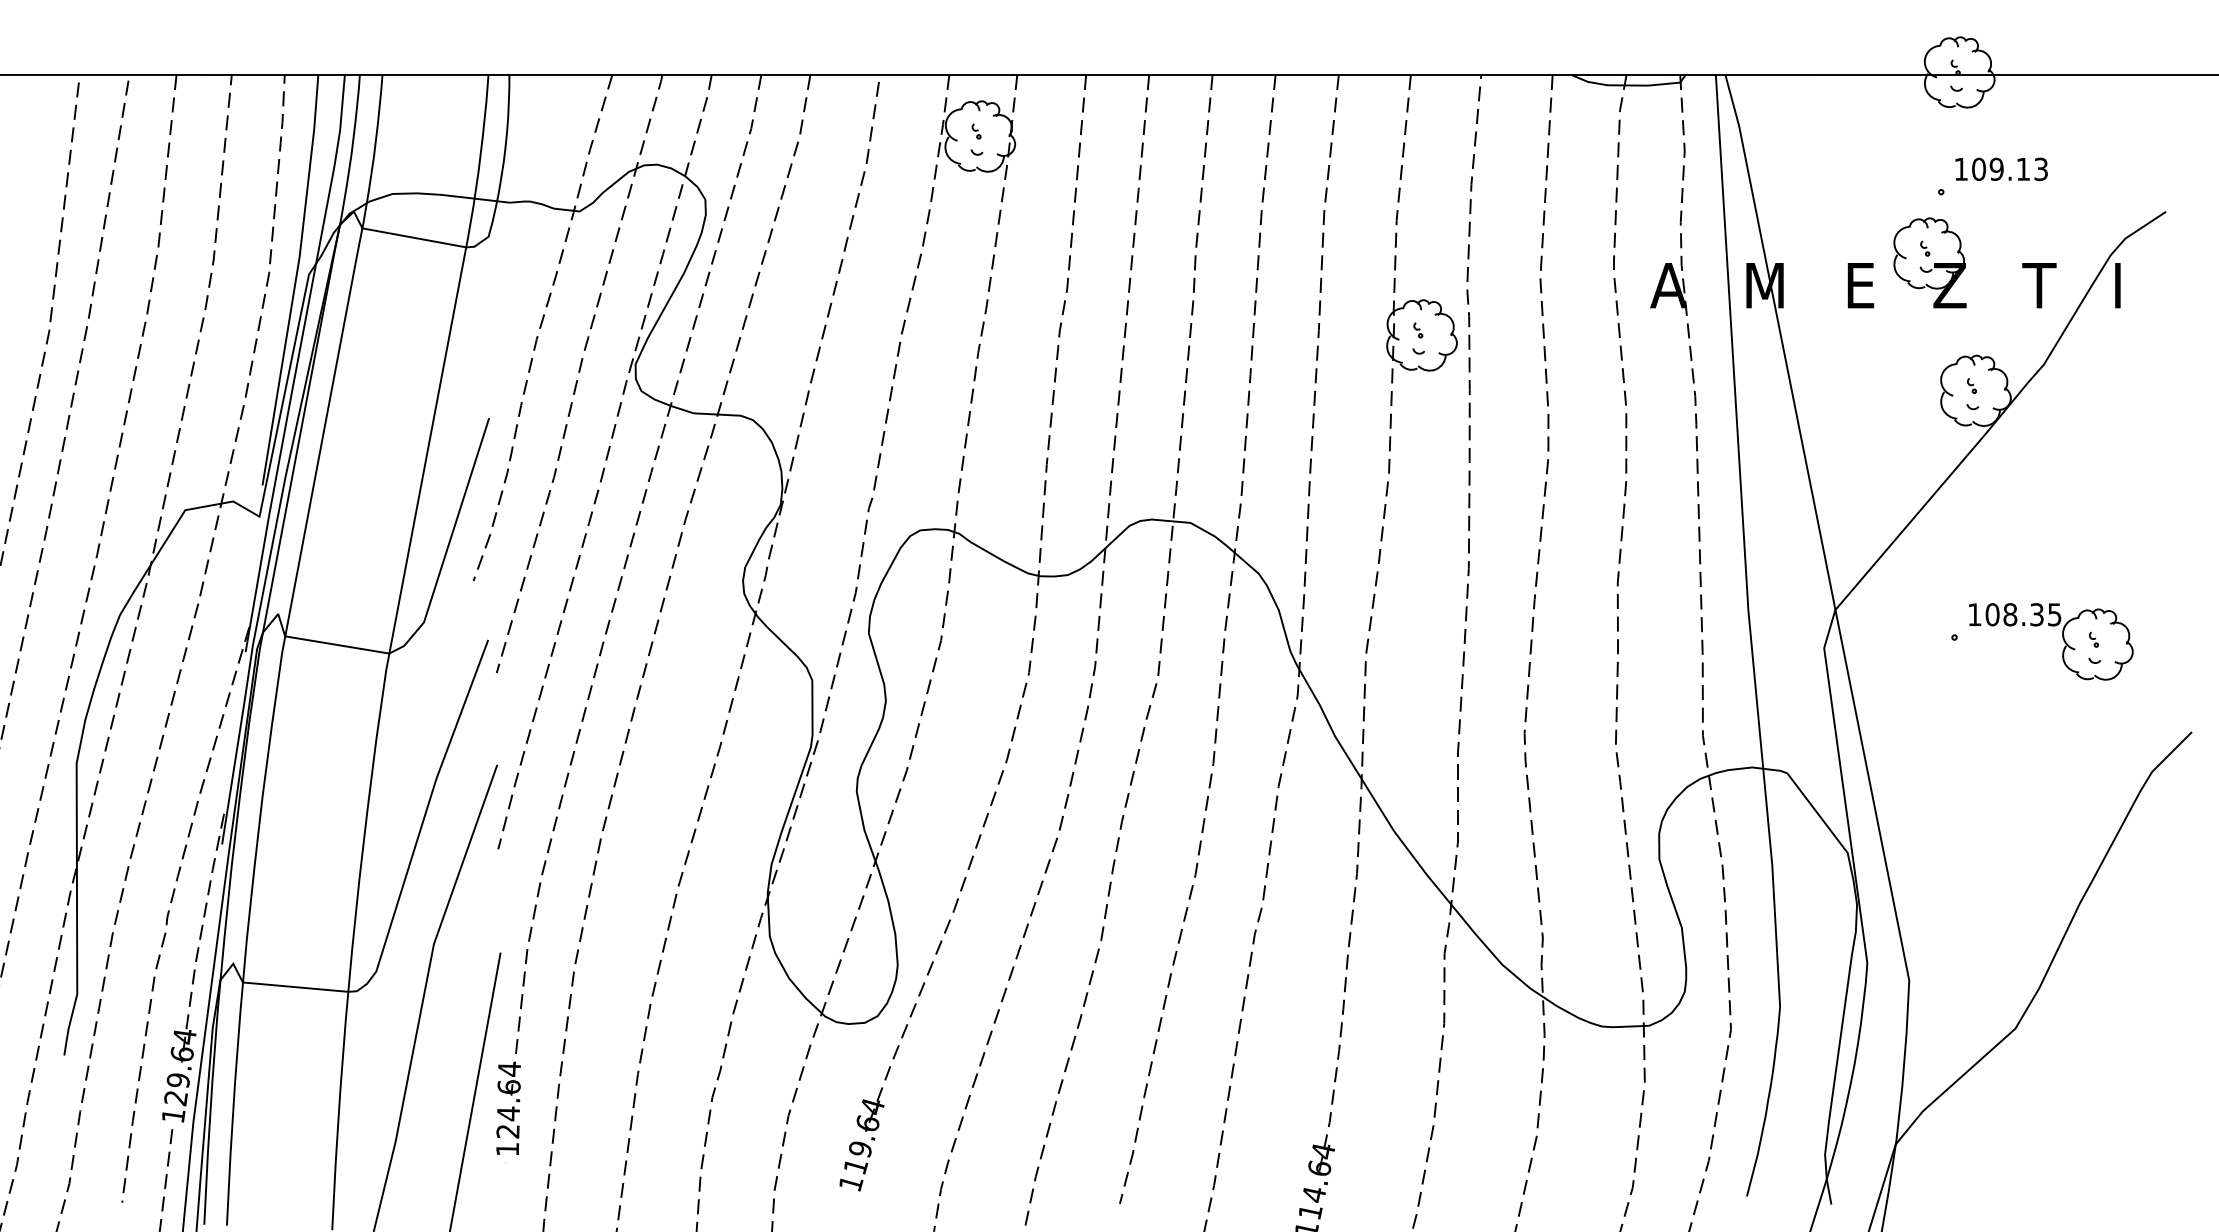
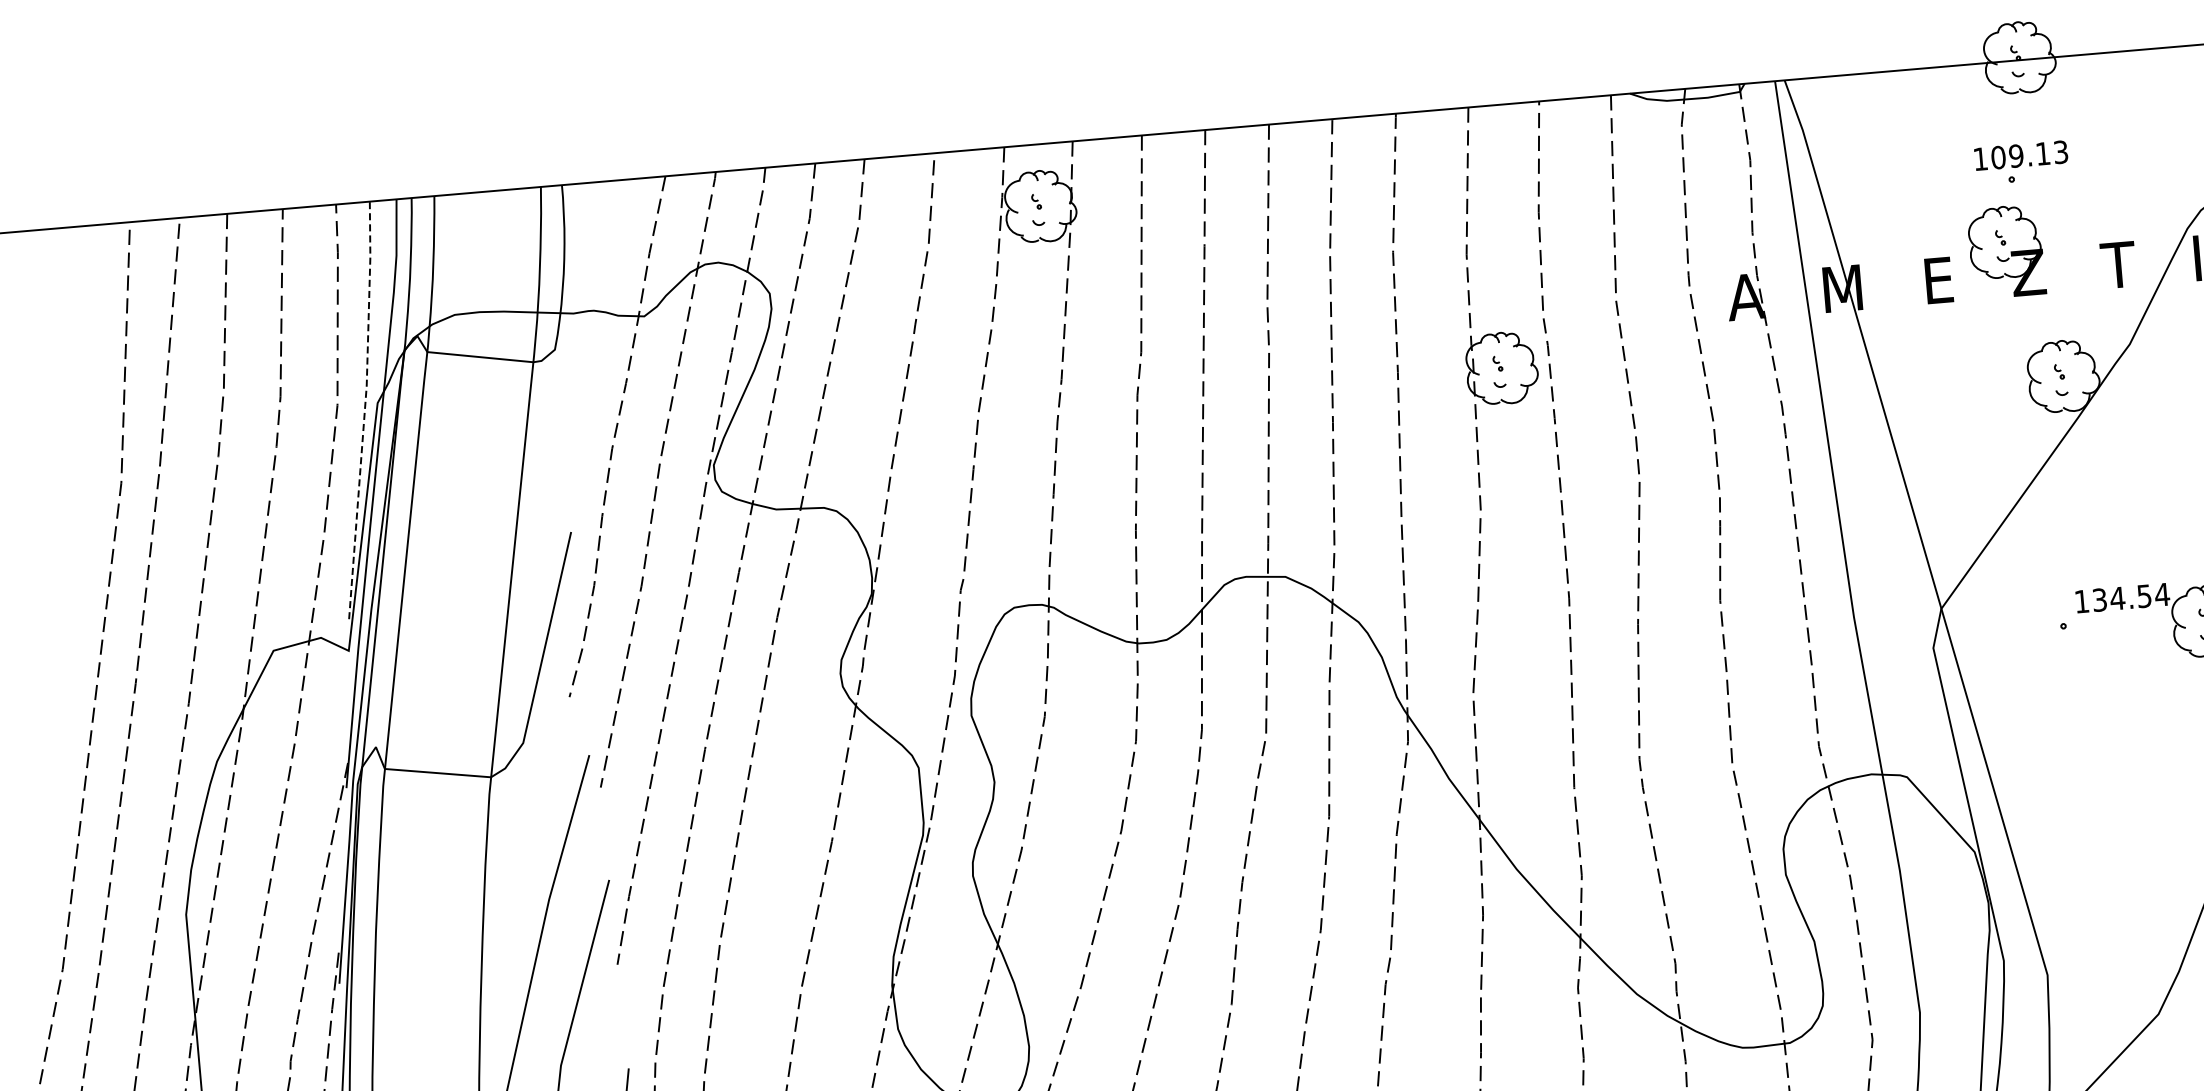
text: (2001, 168) -> (2021, 154), moved
line: (295, 279) -> (364, 409), solid -> dashed
text: (2023, 614) -> (2130, 597), 108.35 -> 134.54

